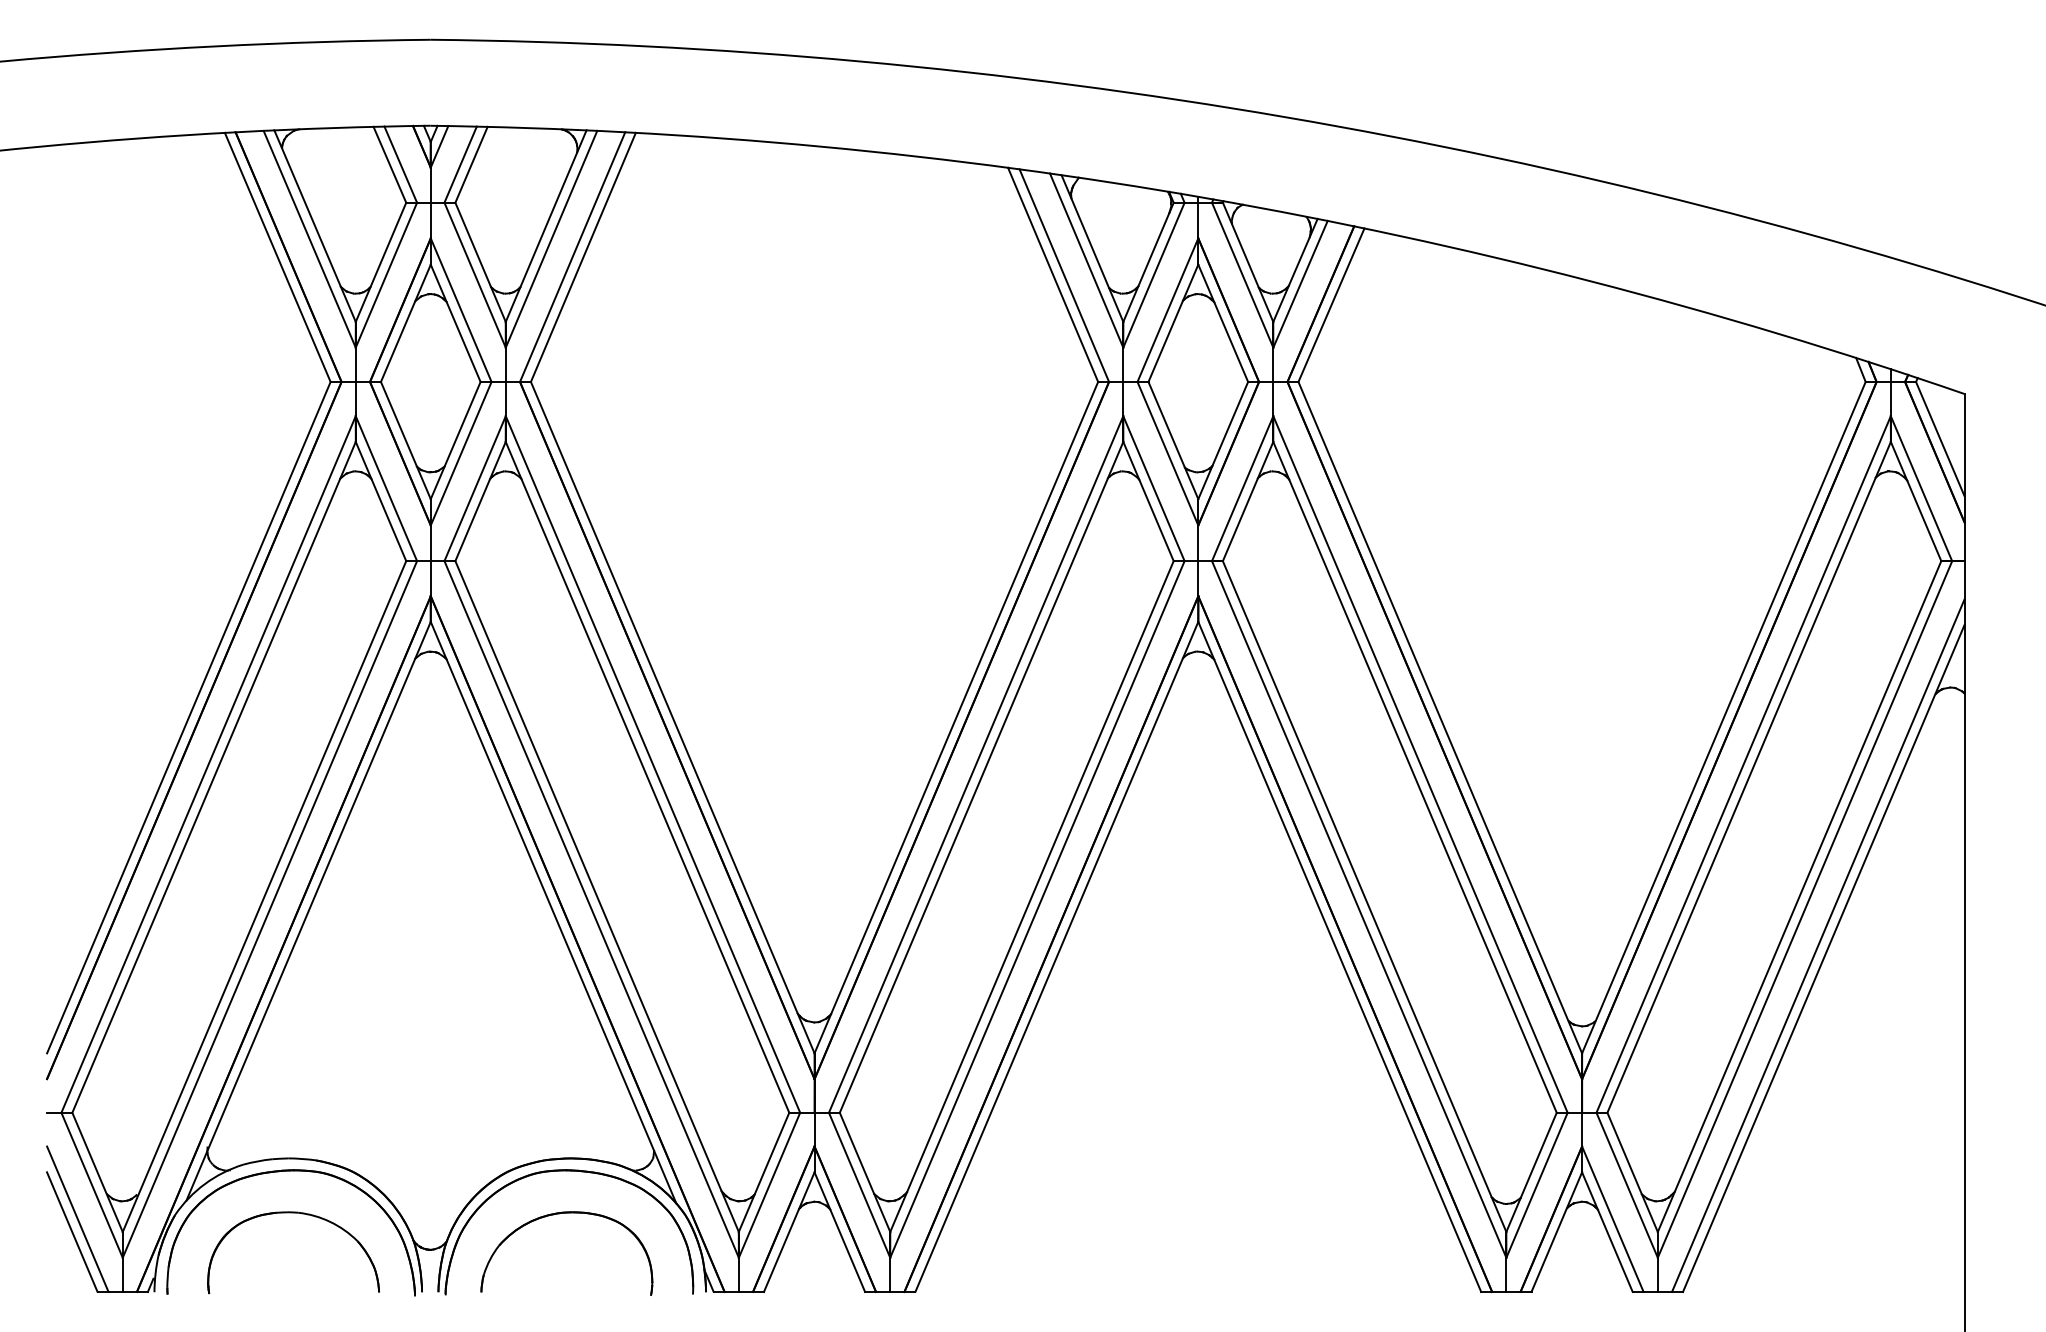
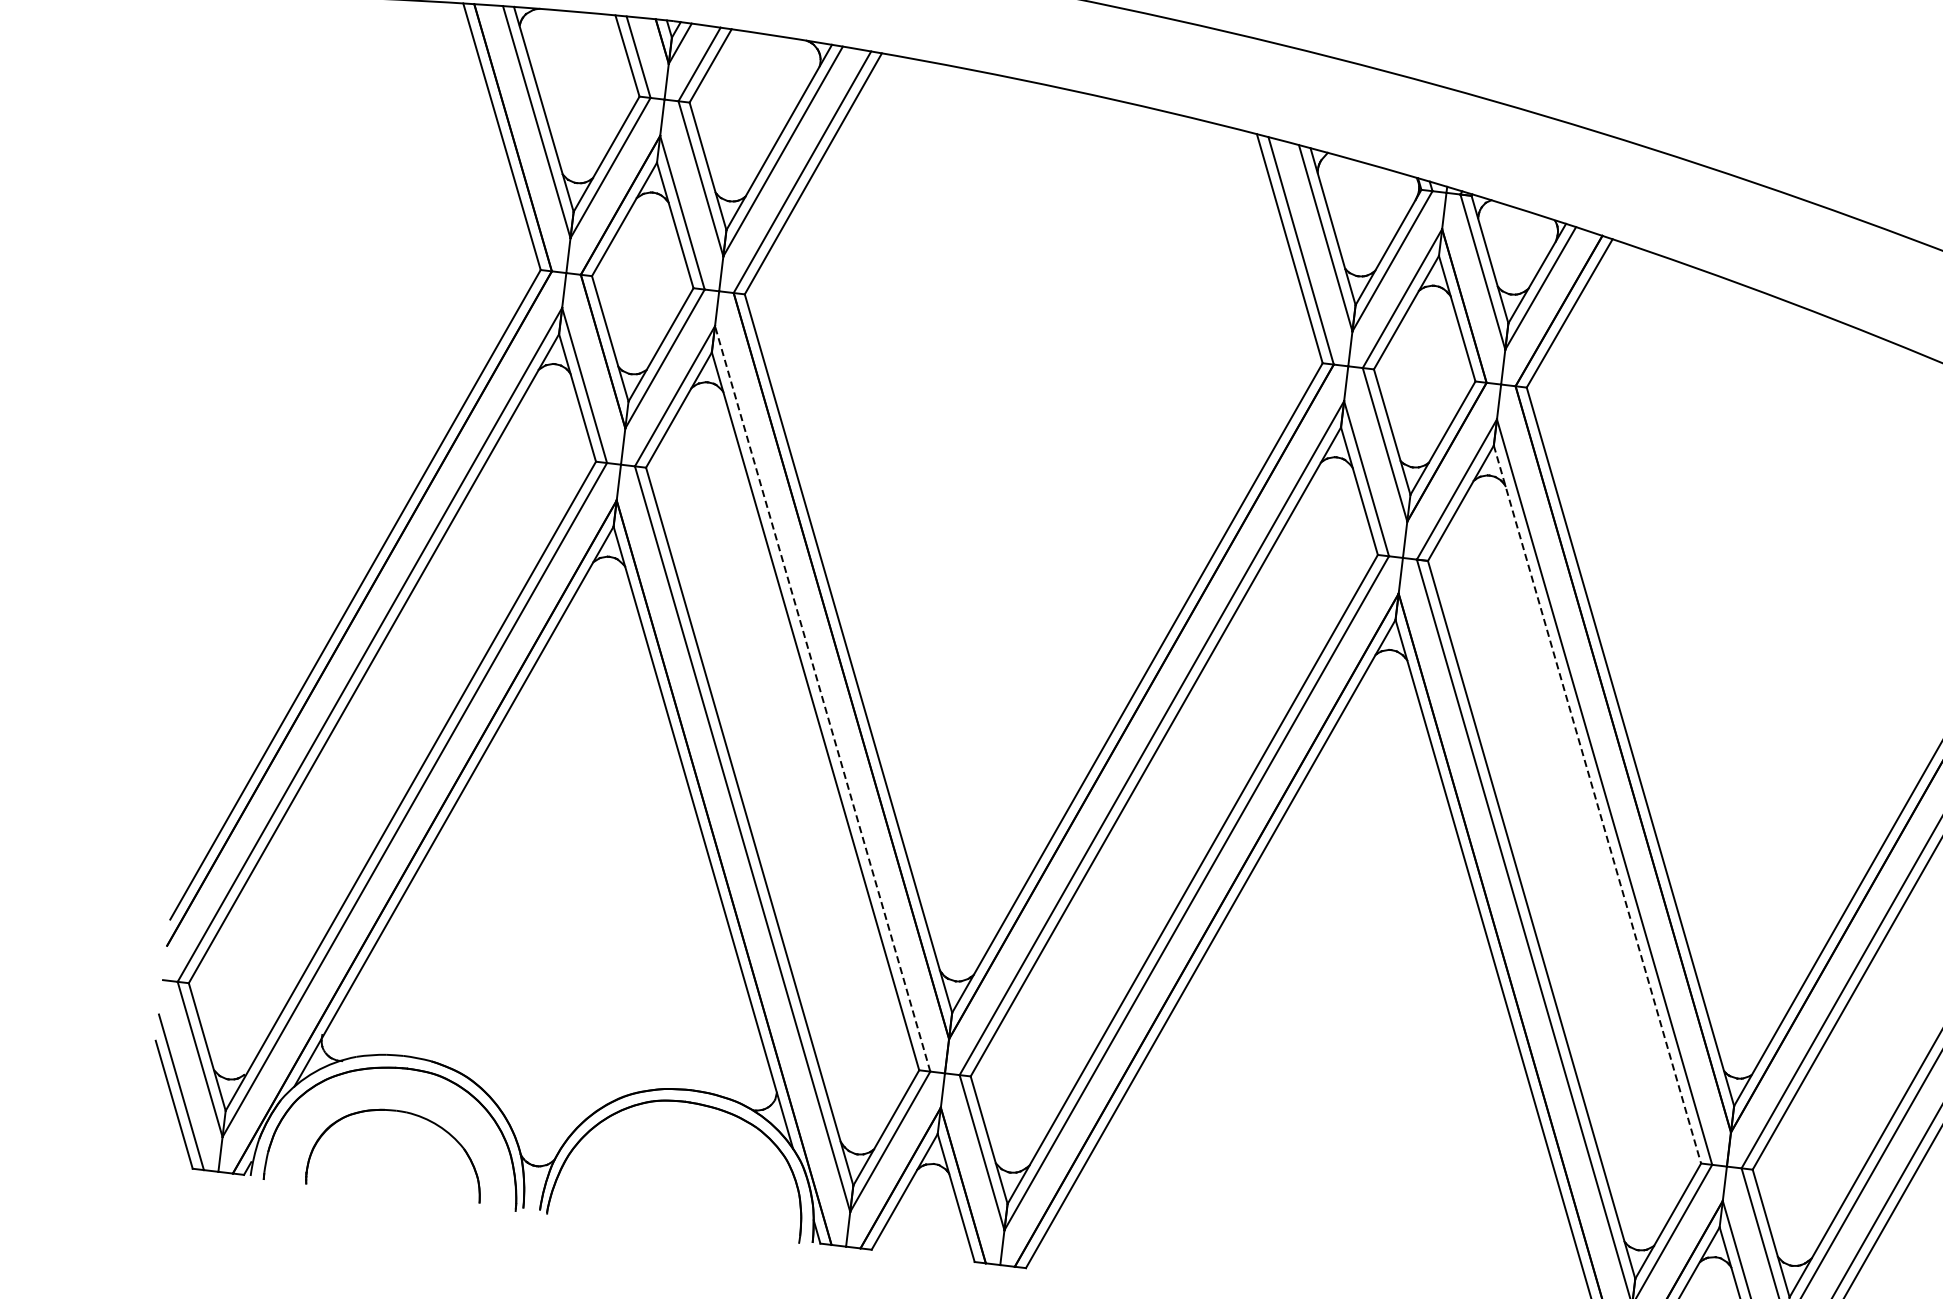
line: (652, 764) -> (822, 698), solid -> dashed
line: (1415, 777) -> (1597, 804), solid -> dashed
part: (559, 1214) -> (672, 1146), removed

